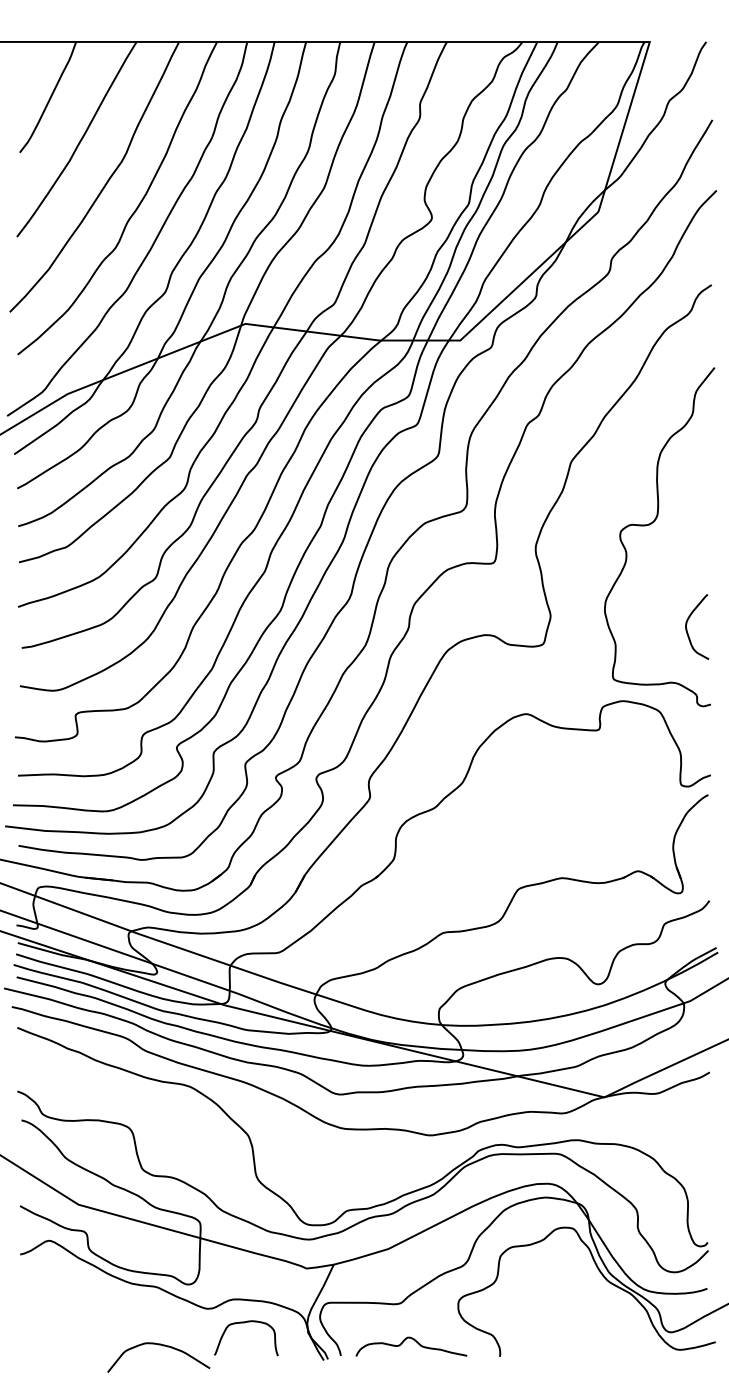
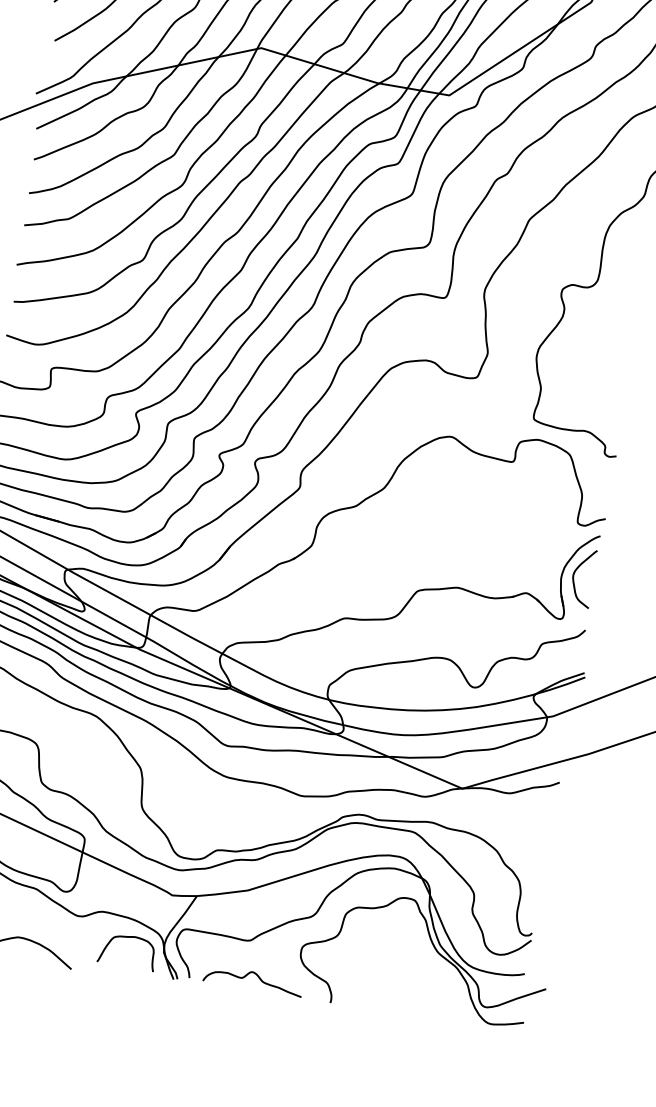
curve: (687, 624) -> (574, 574), moved
curve: (244, 1323) -> (128, 938), moved

